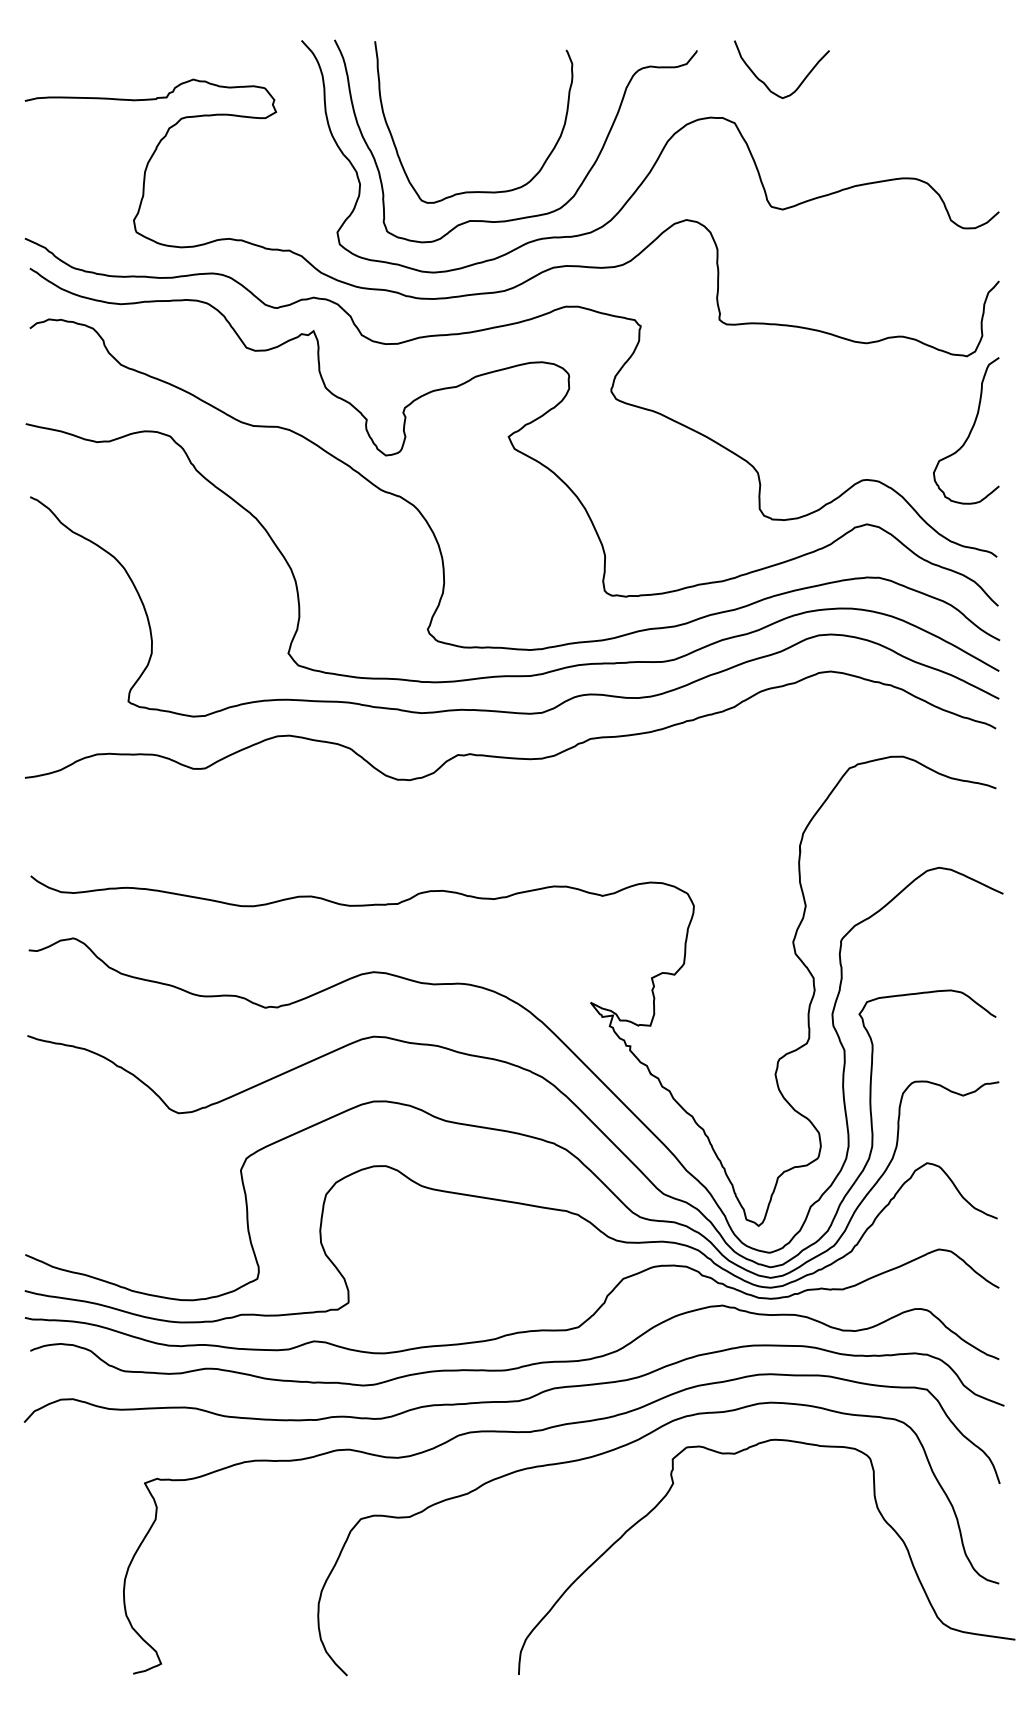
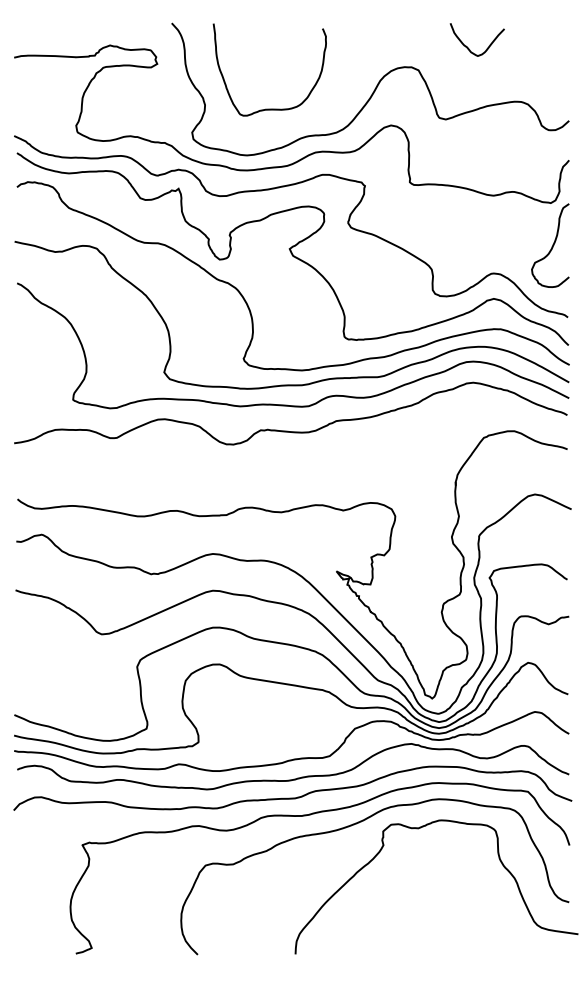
curve: (766, 83) -> (468, 47), moved
curve: (529, 214) -> (301, 122), removed

